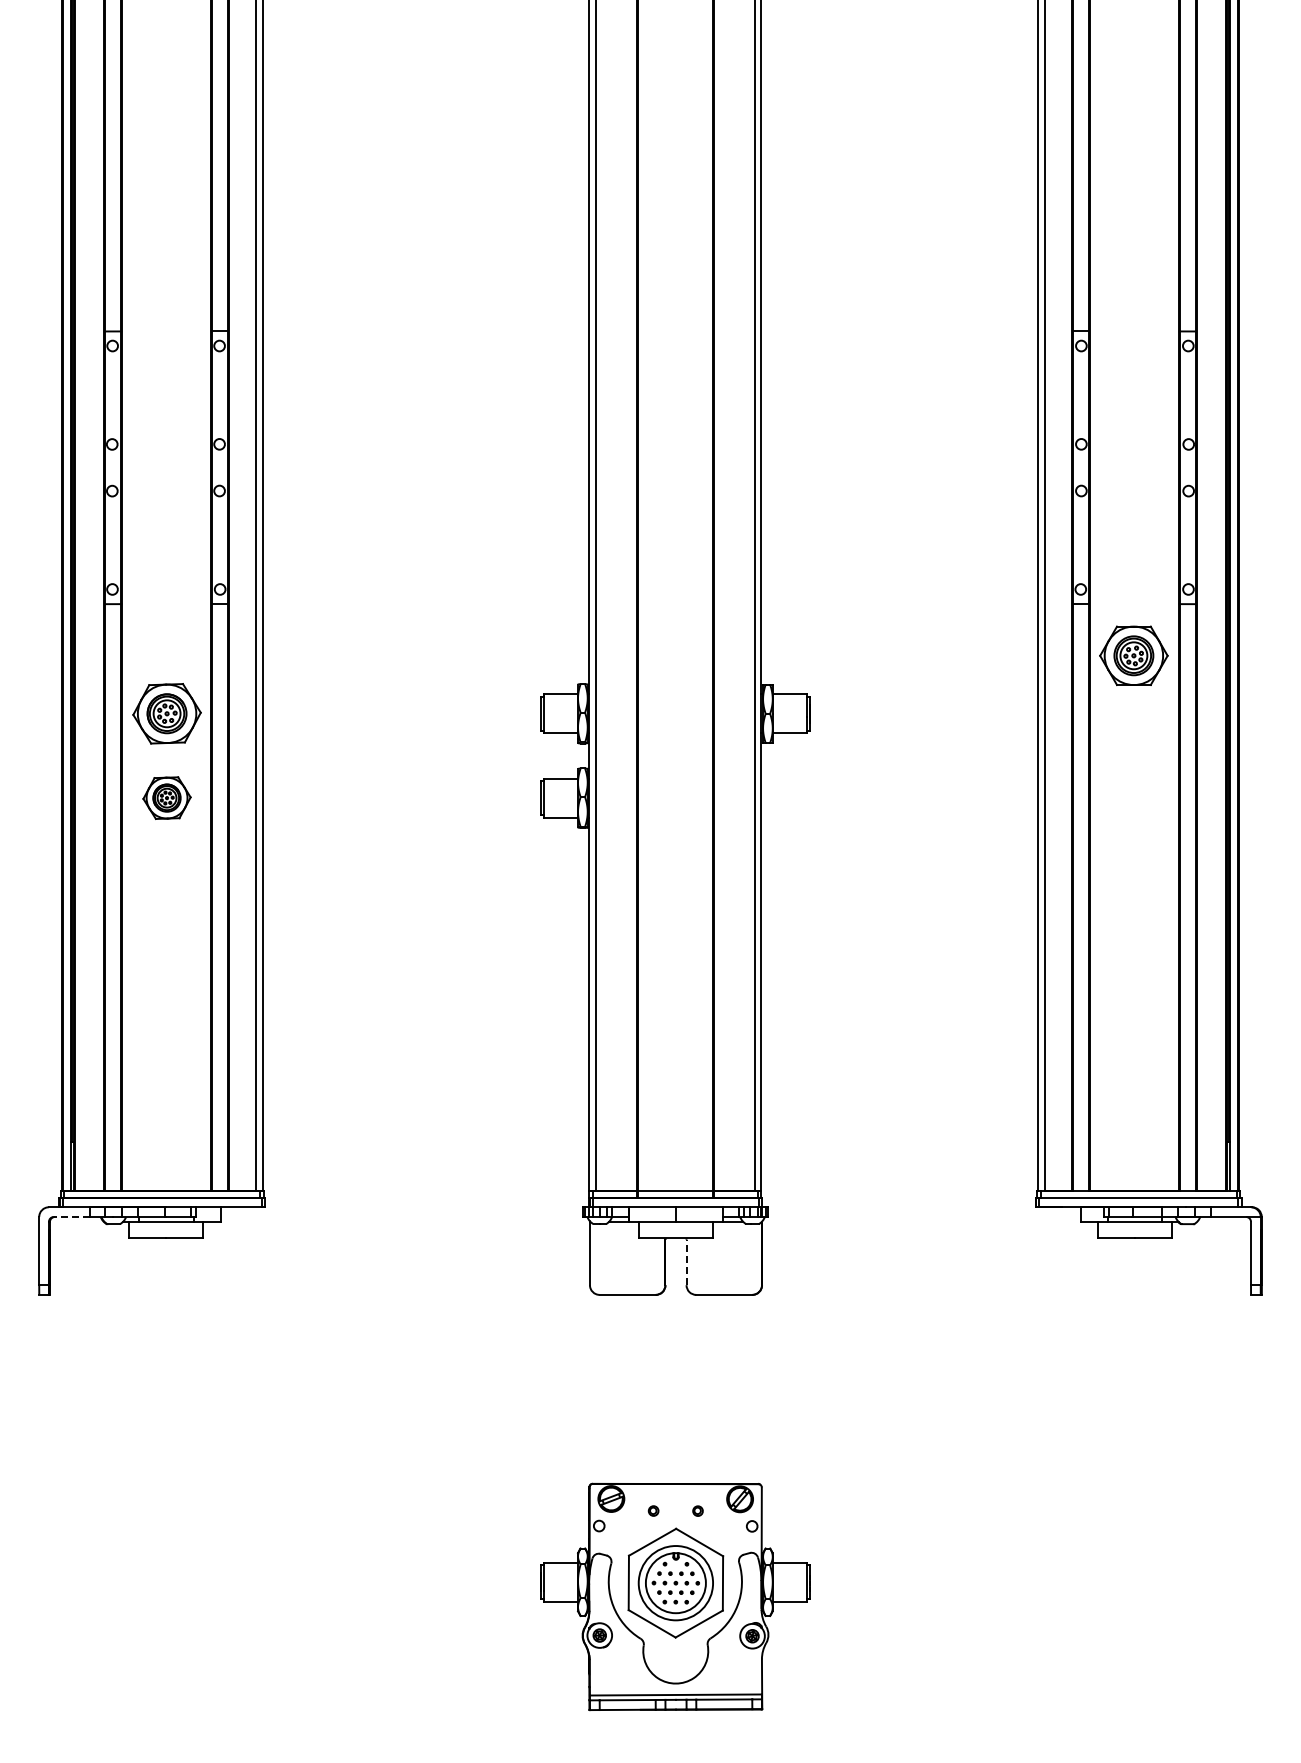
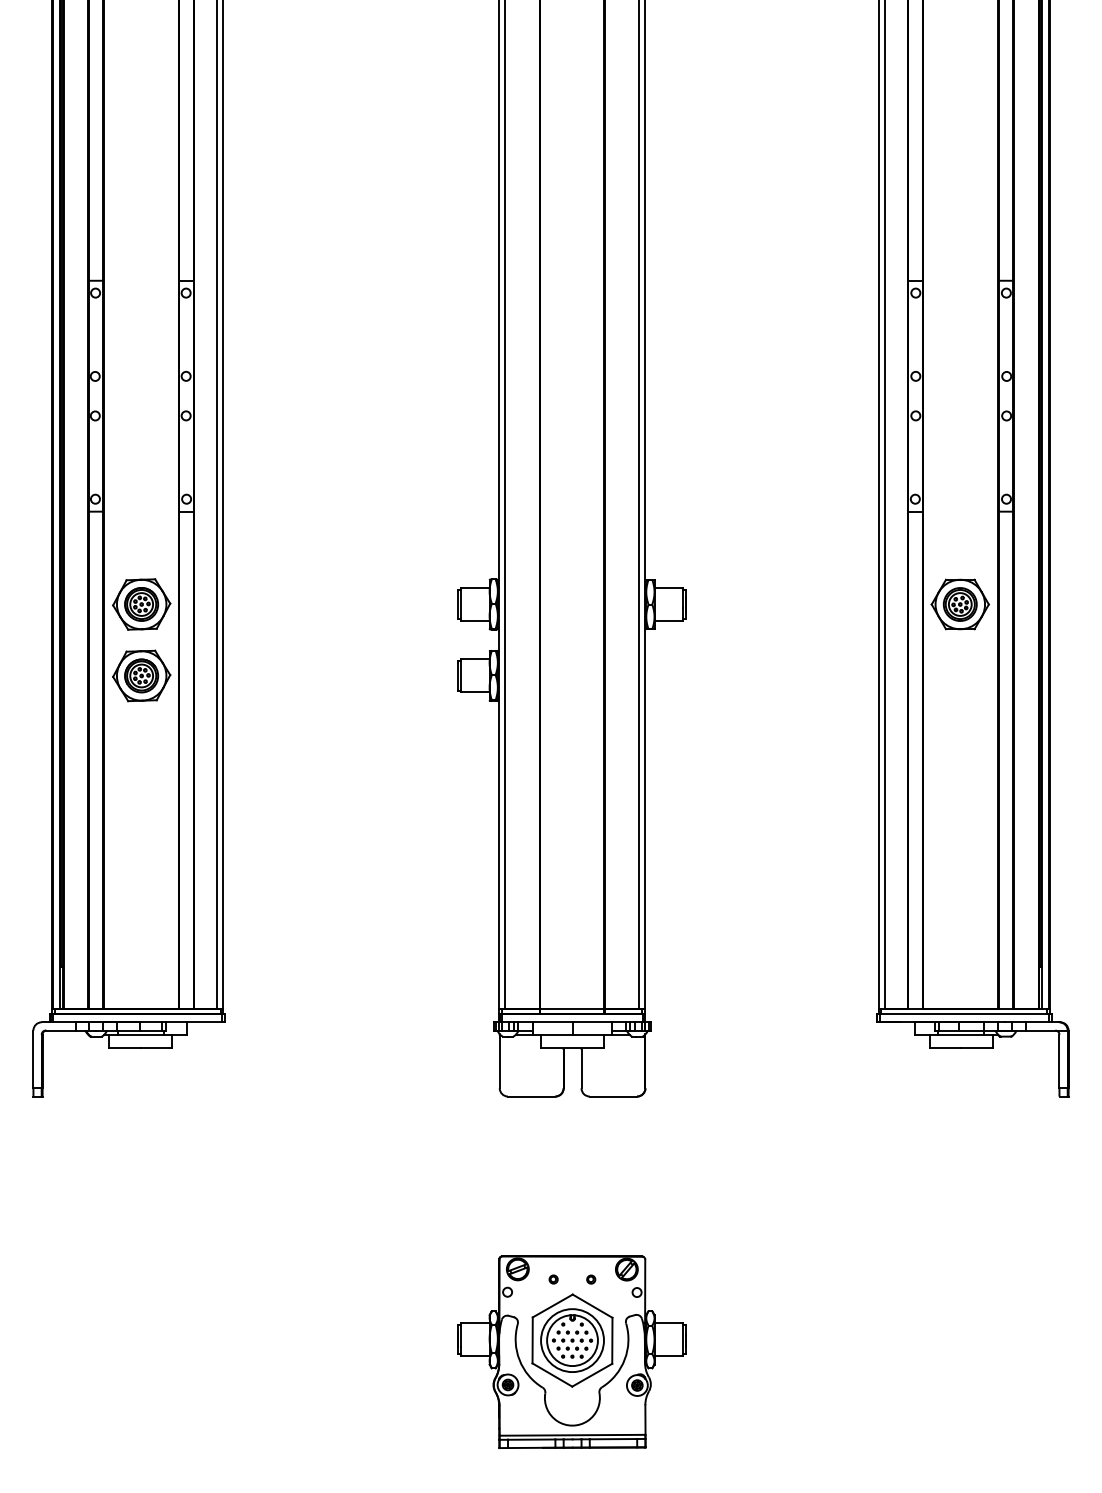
part: (1133, 655) -> (959, 604), moved
part: (166, 797) -> (141, 675), size x1.43
line: (71, 1217) -> (60, 1030), dashed -> solid
line: (686, 1262) -> (581, 1069), dashed -> solid

